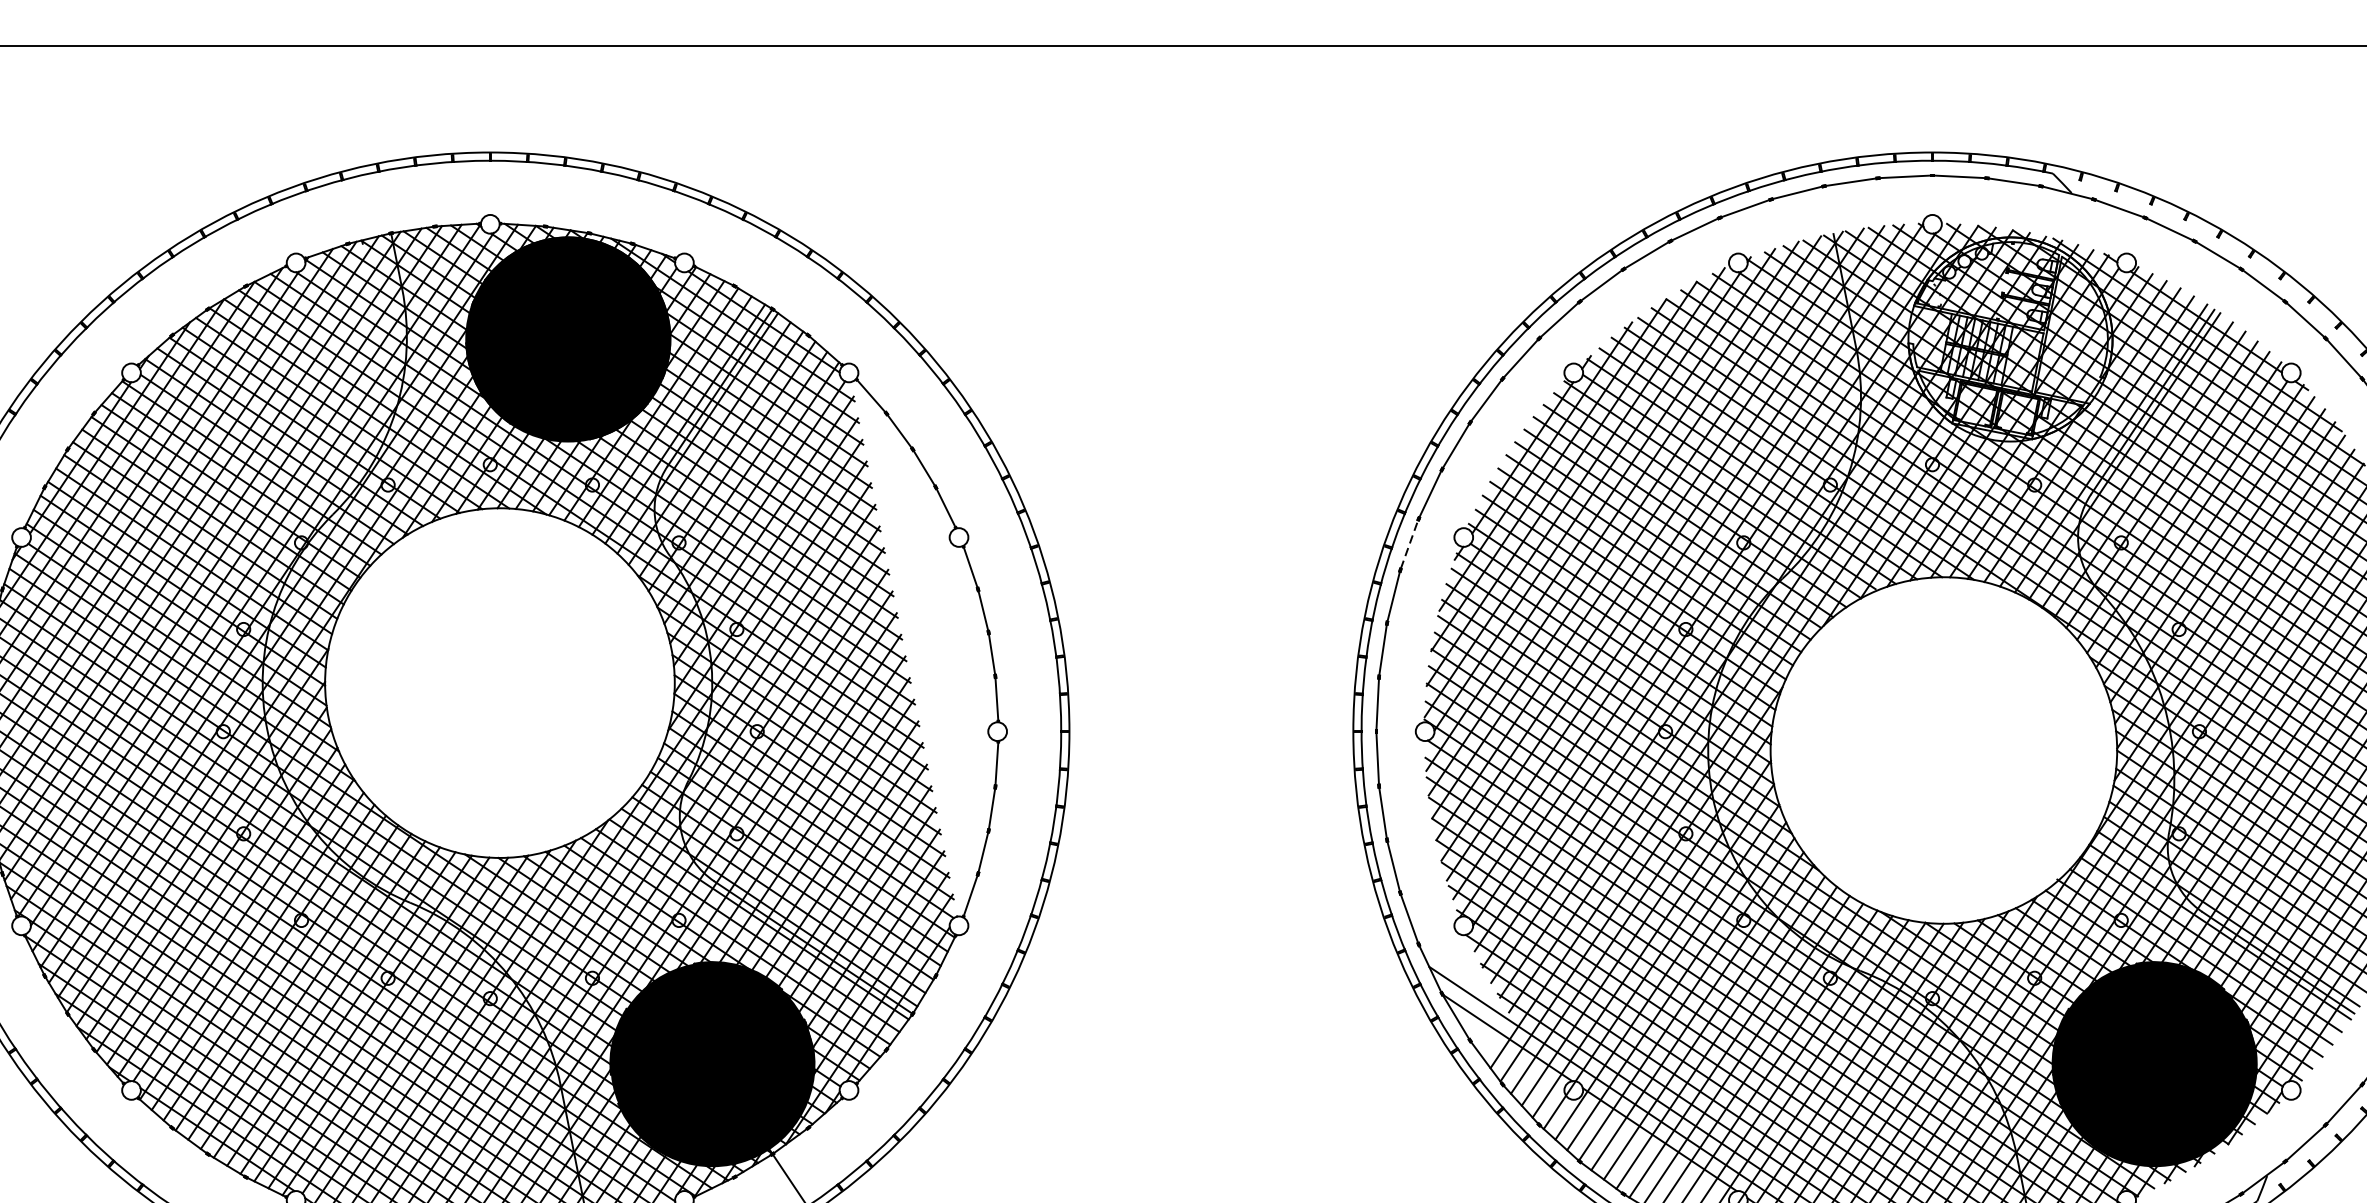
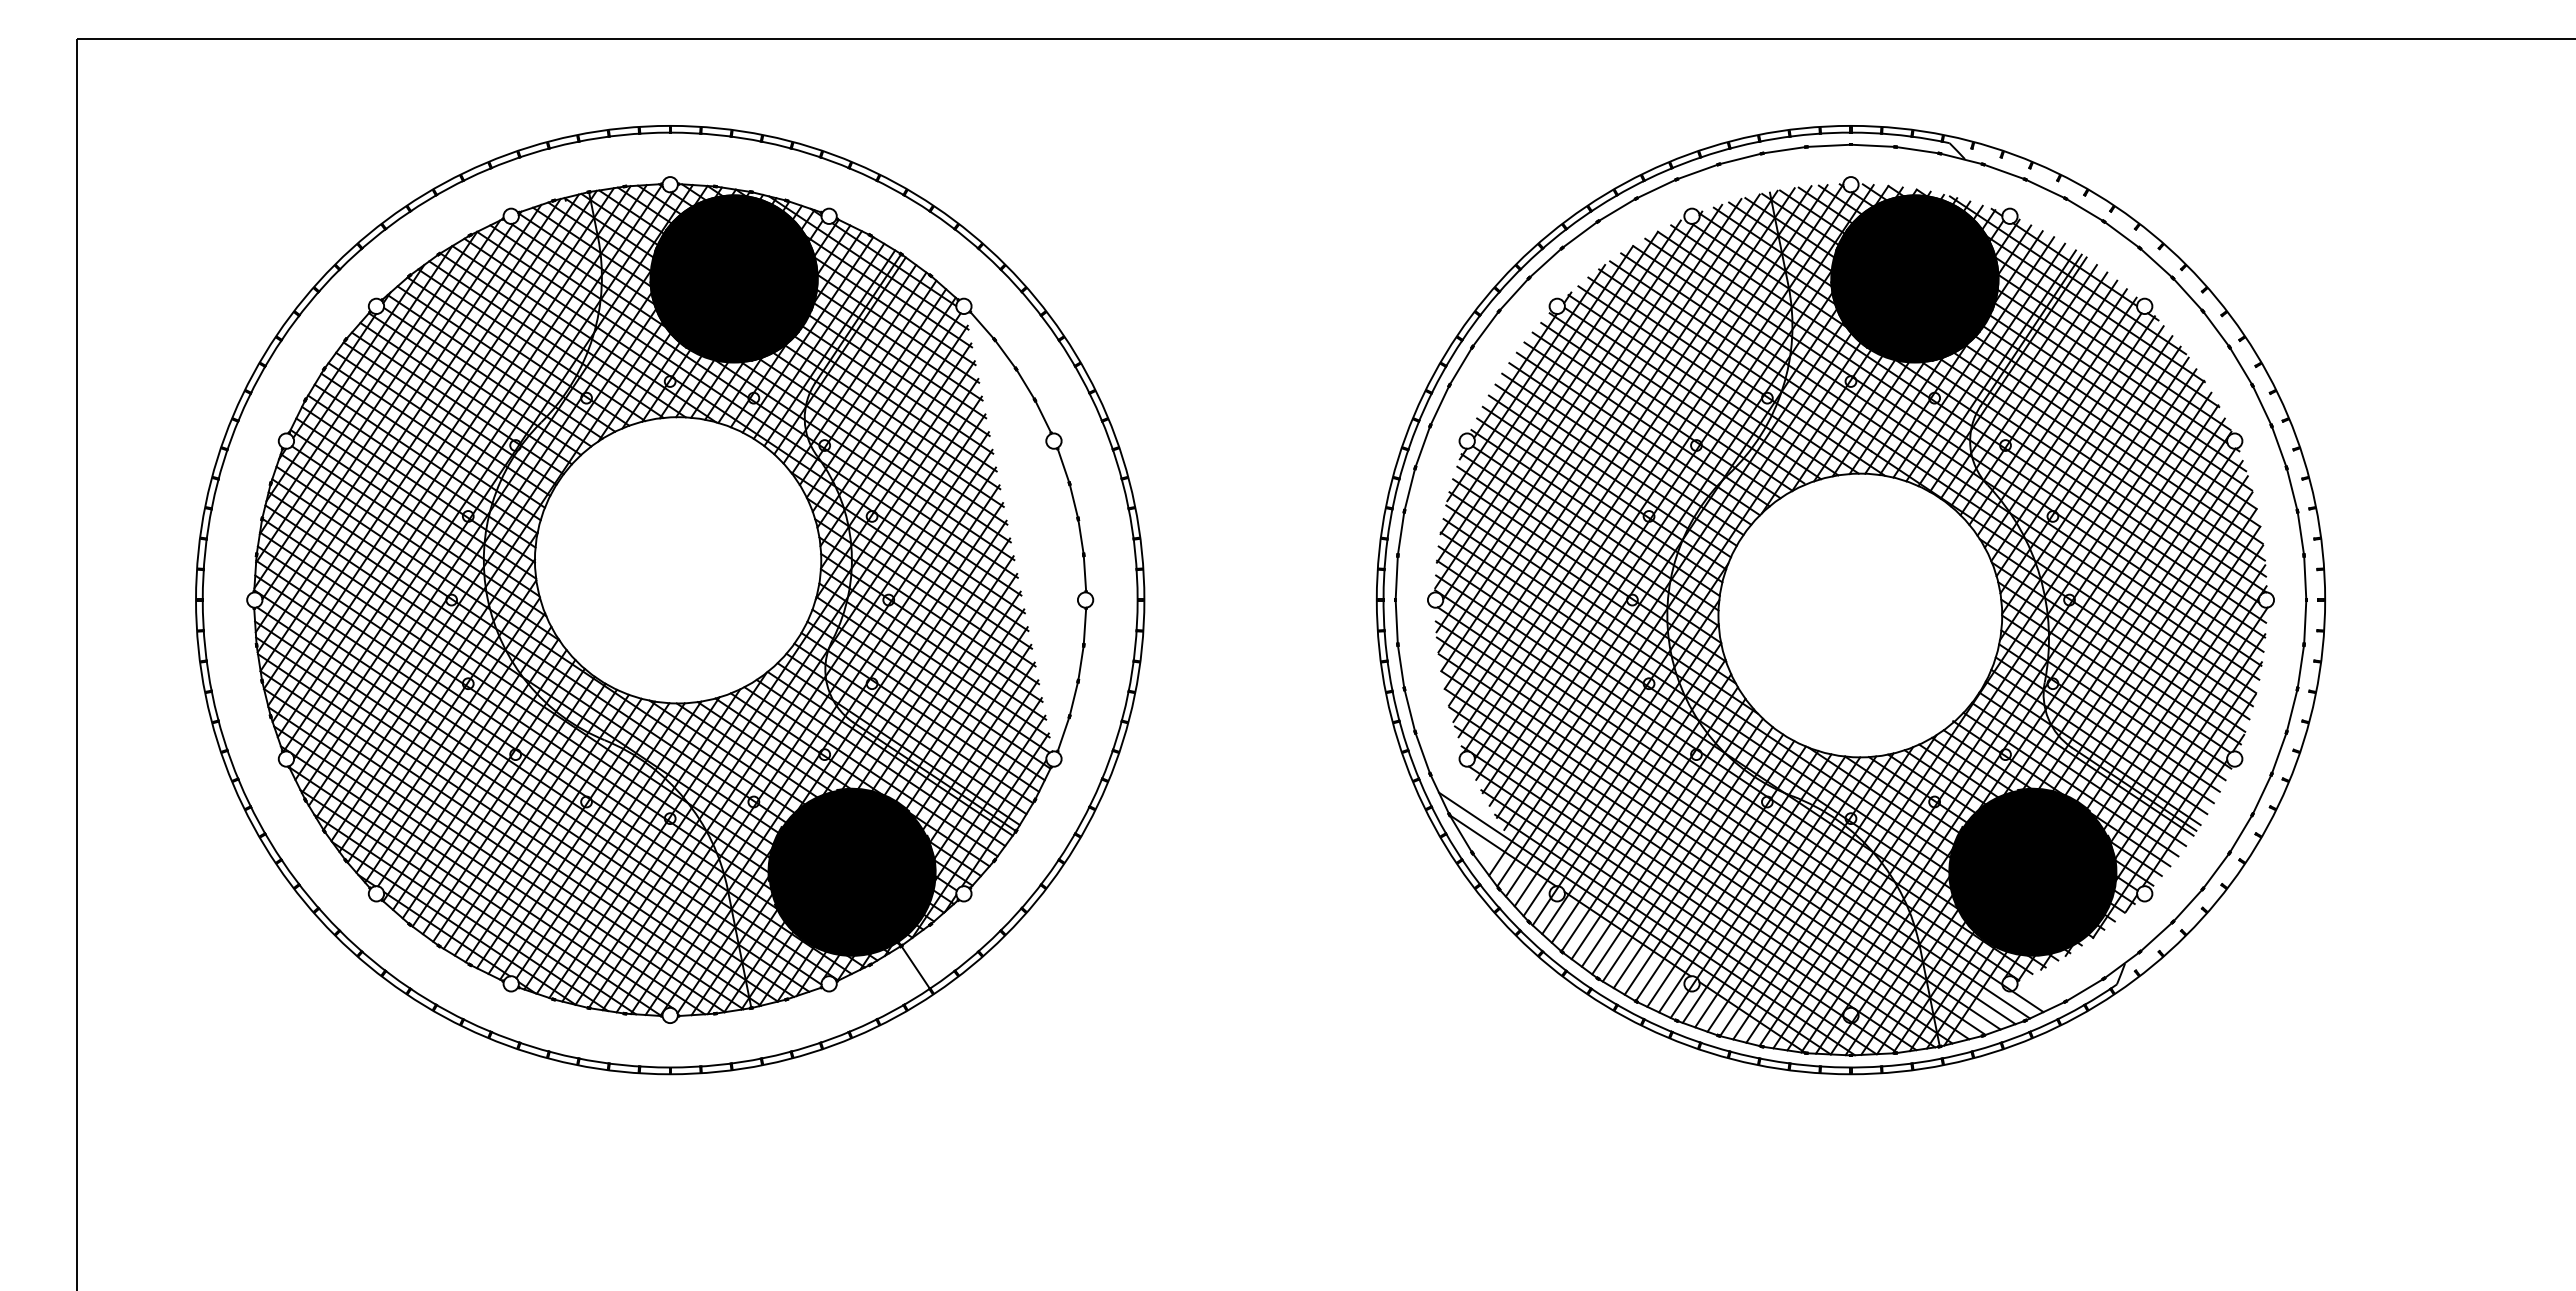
fill: (2010, 338) -> (1914, 278), added
line: (1409, 544) -> (1422, 446), dashed -> solid

